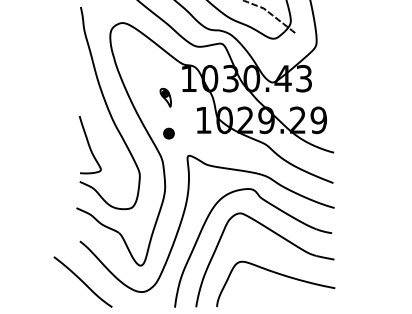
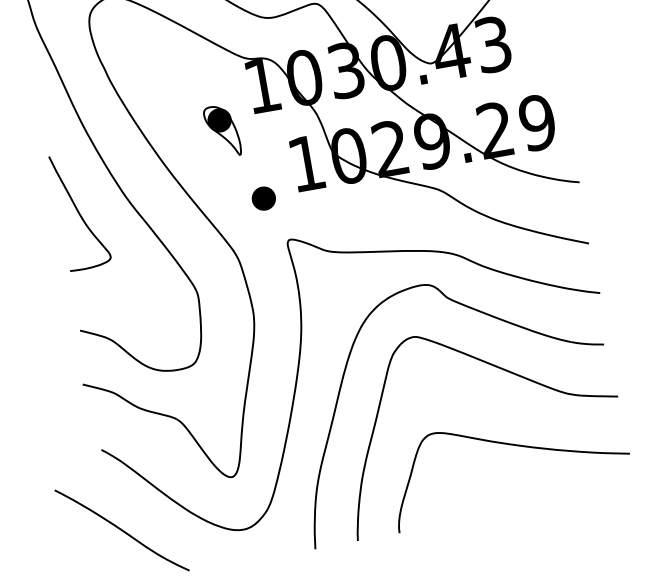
part: (165, 97) -> (222, 131), size x1.43
part: (168, 133) -> (262, 198), moved
curve: (89, 144) -> (78, 210), moved

